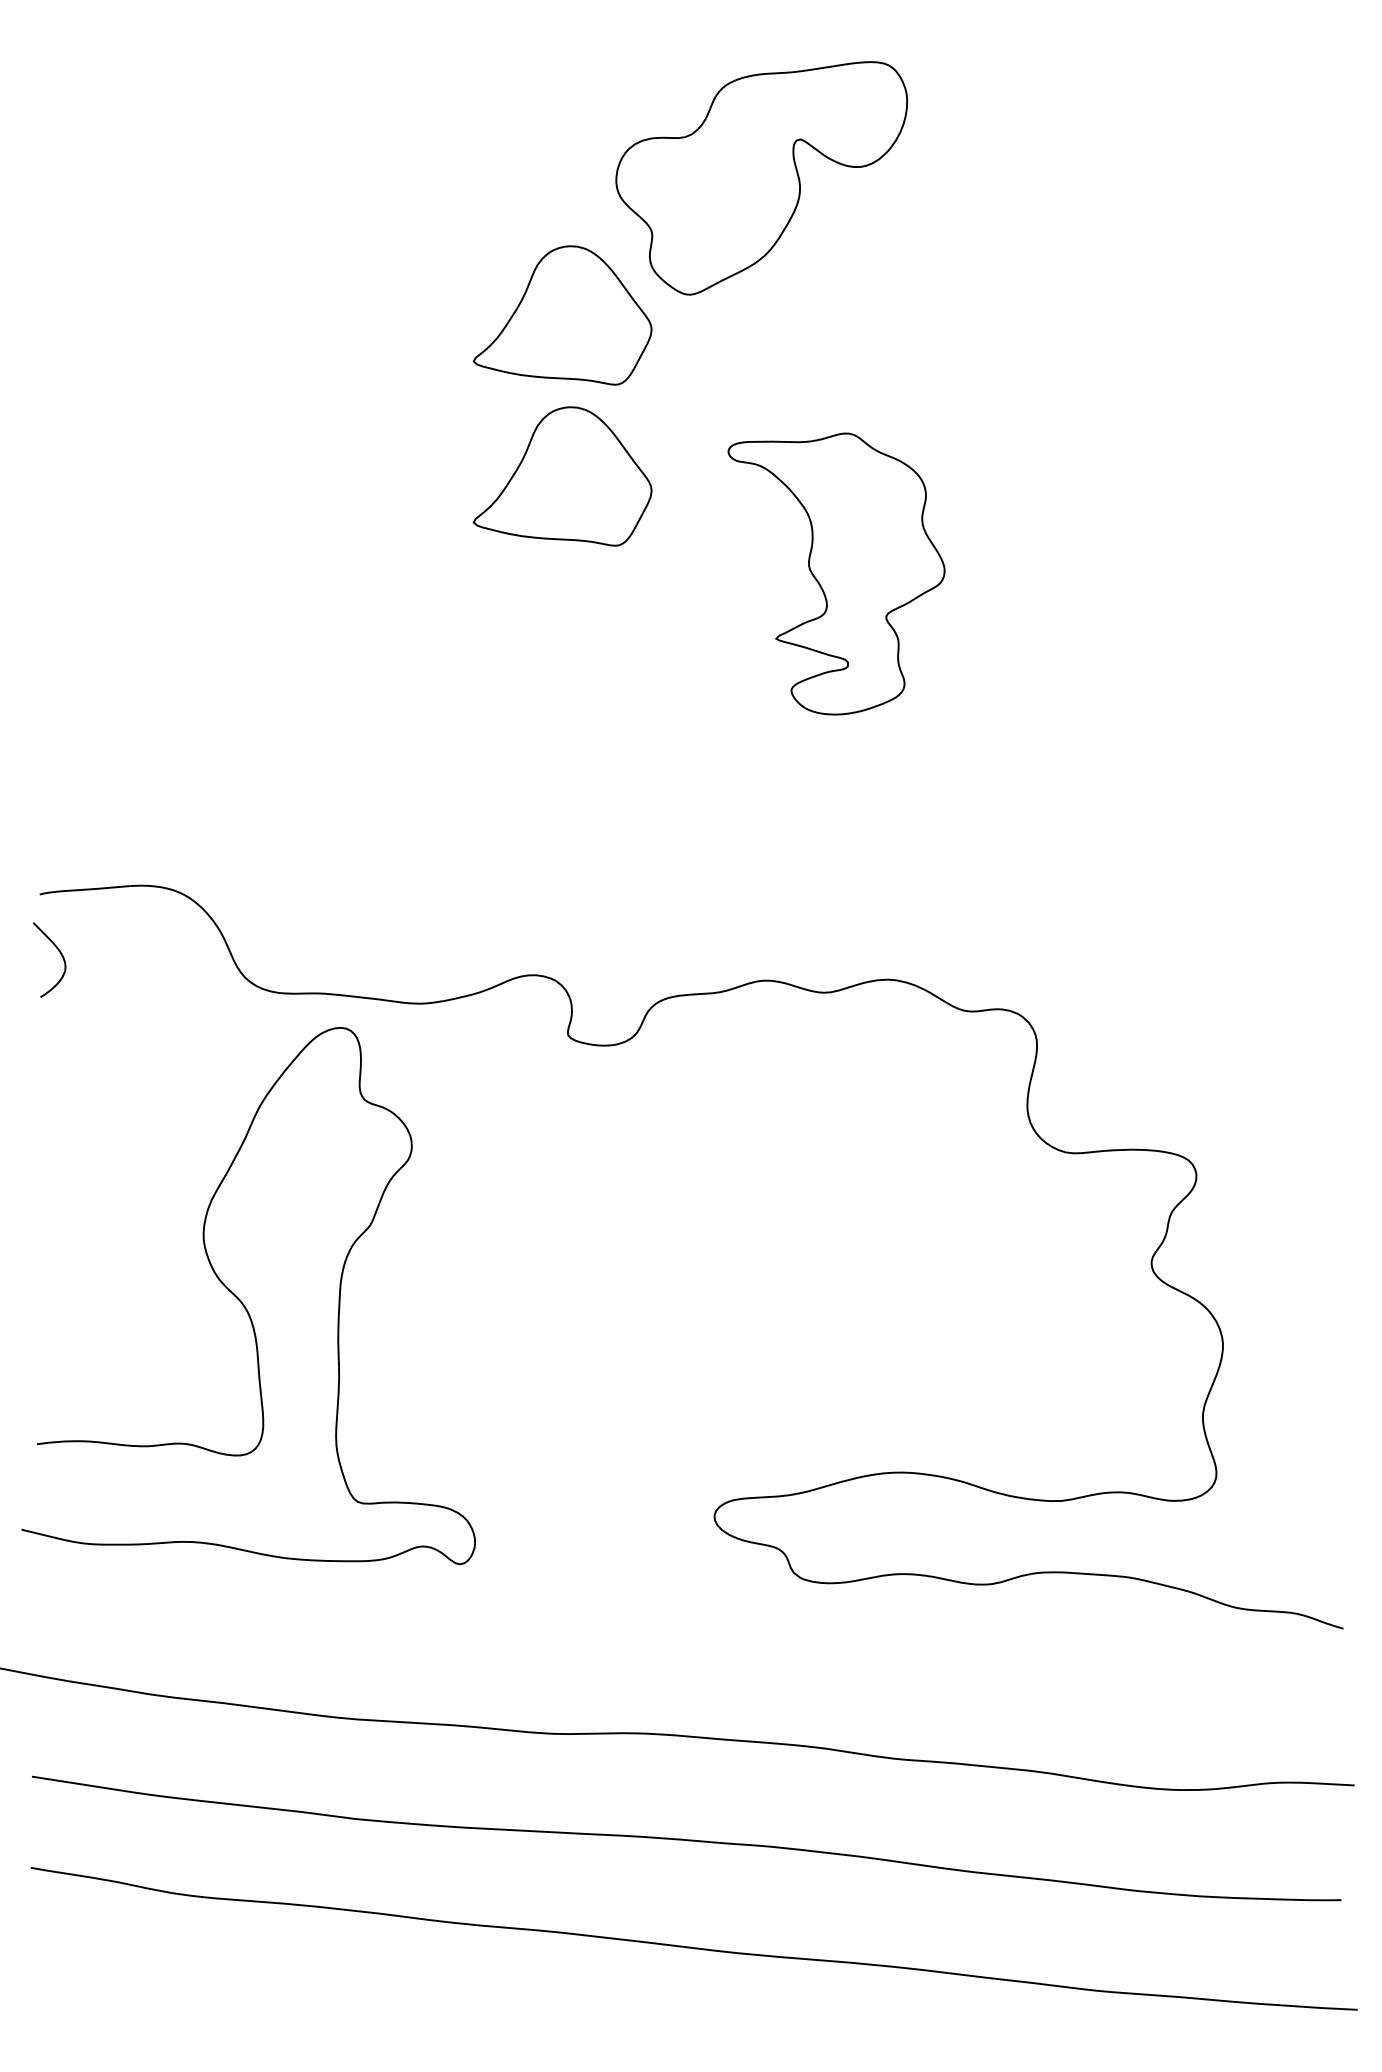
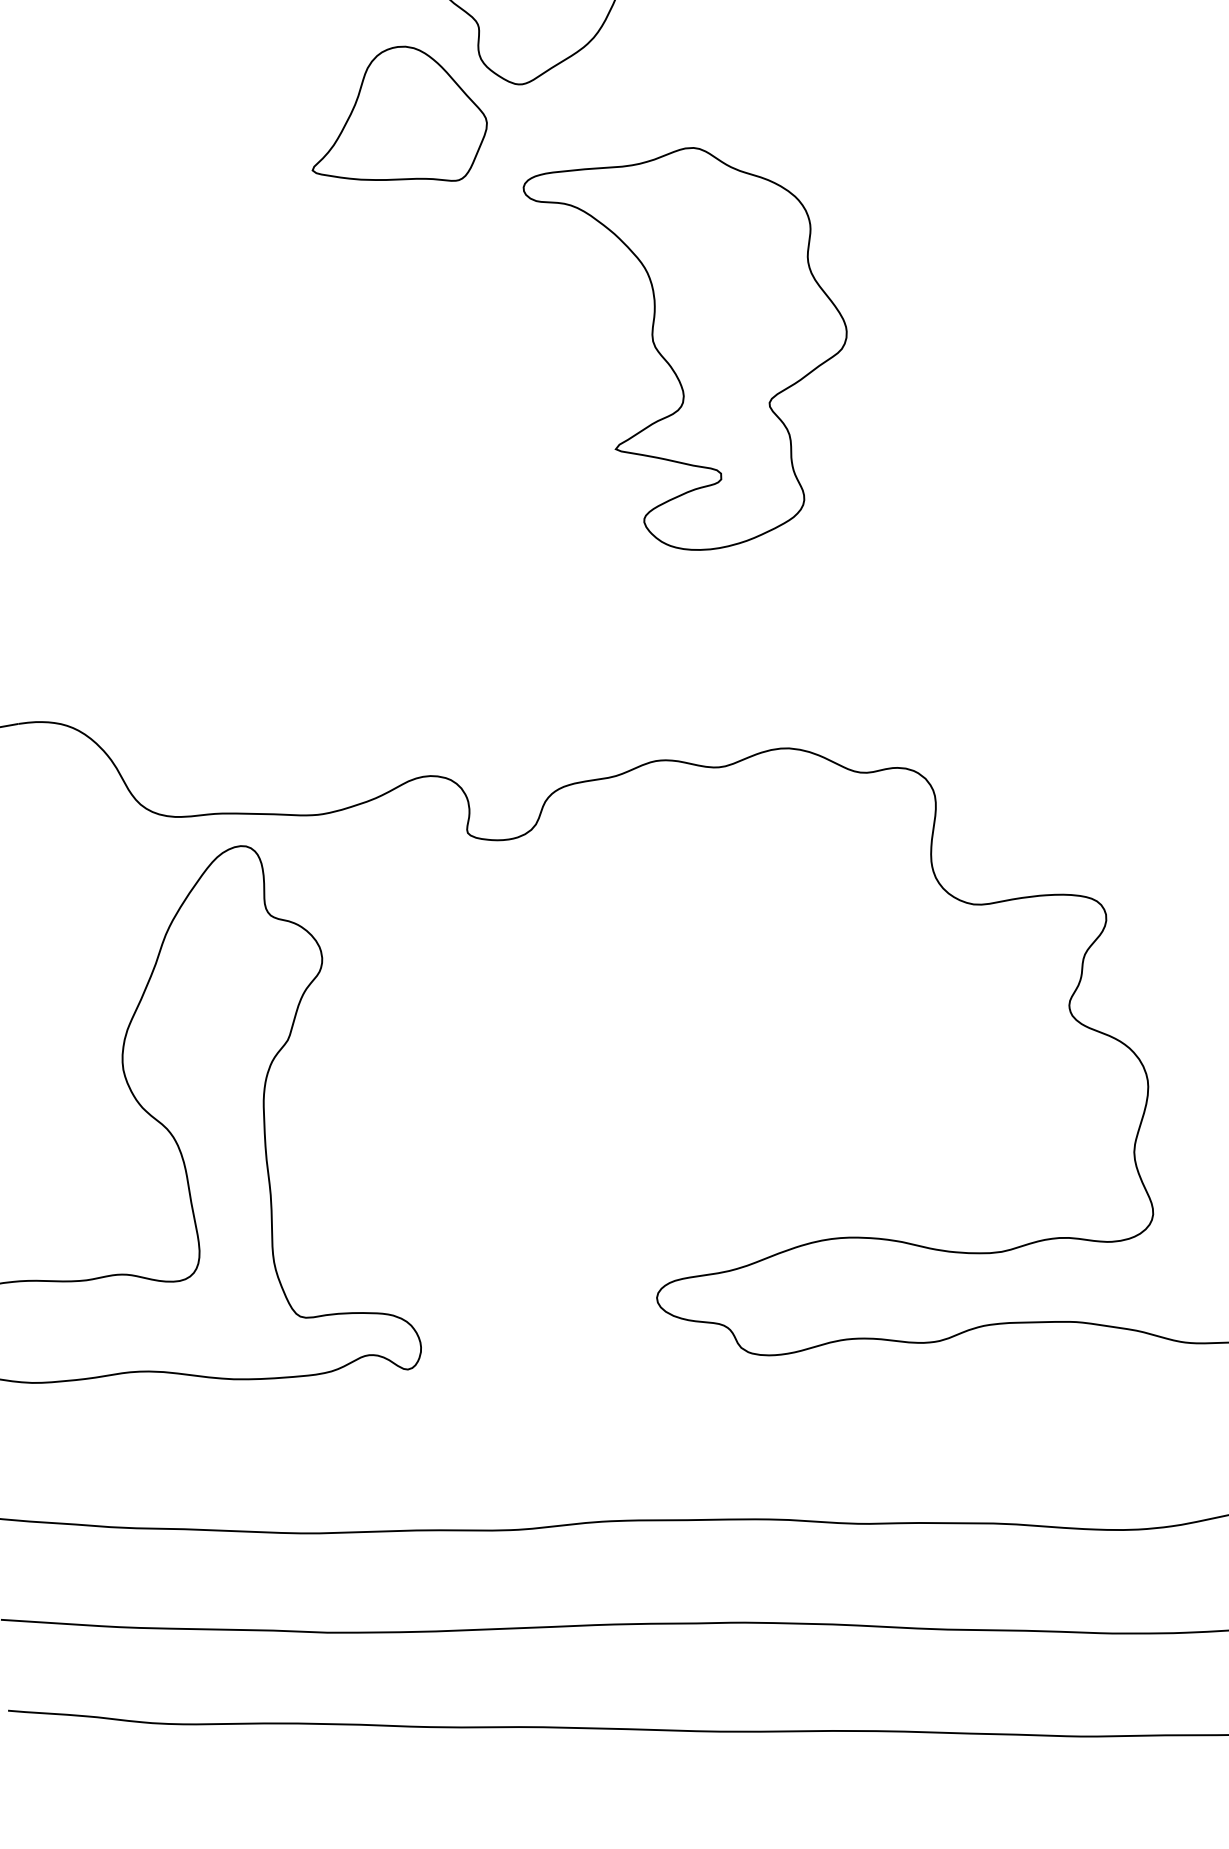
part: (562, 476) -> (411, 276), removed
part: (836, 573) -> (693, 348), size x1.43

